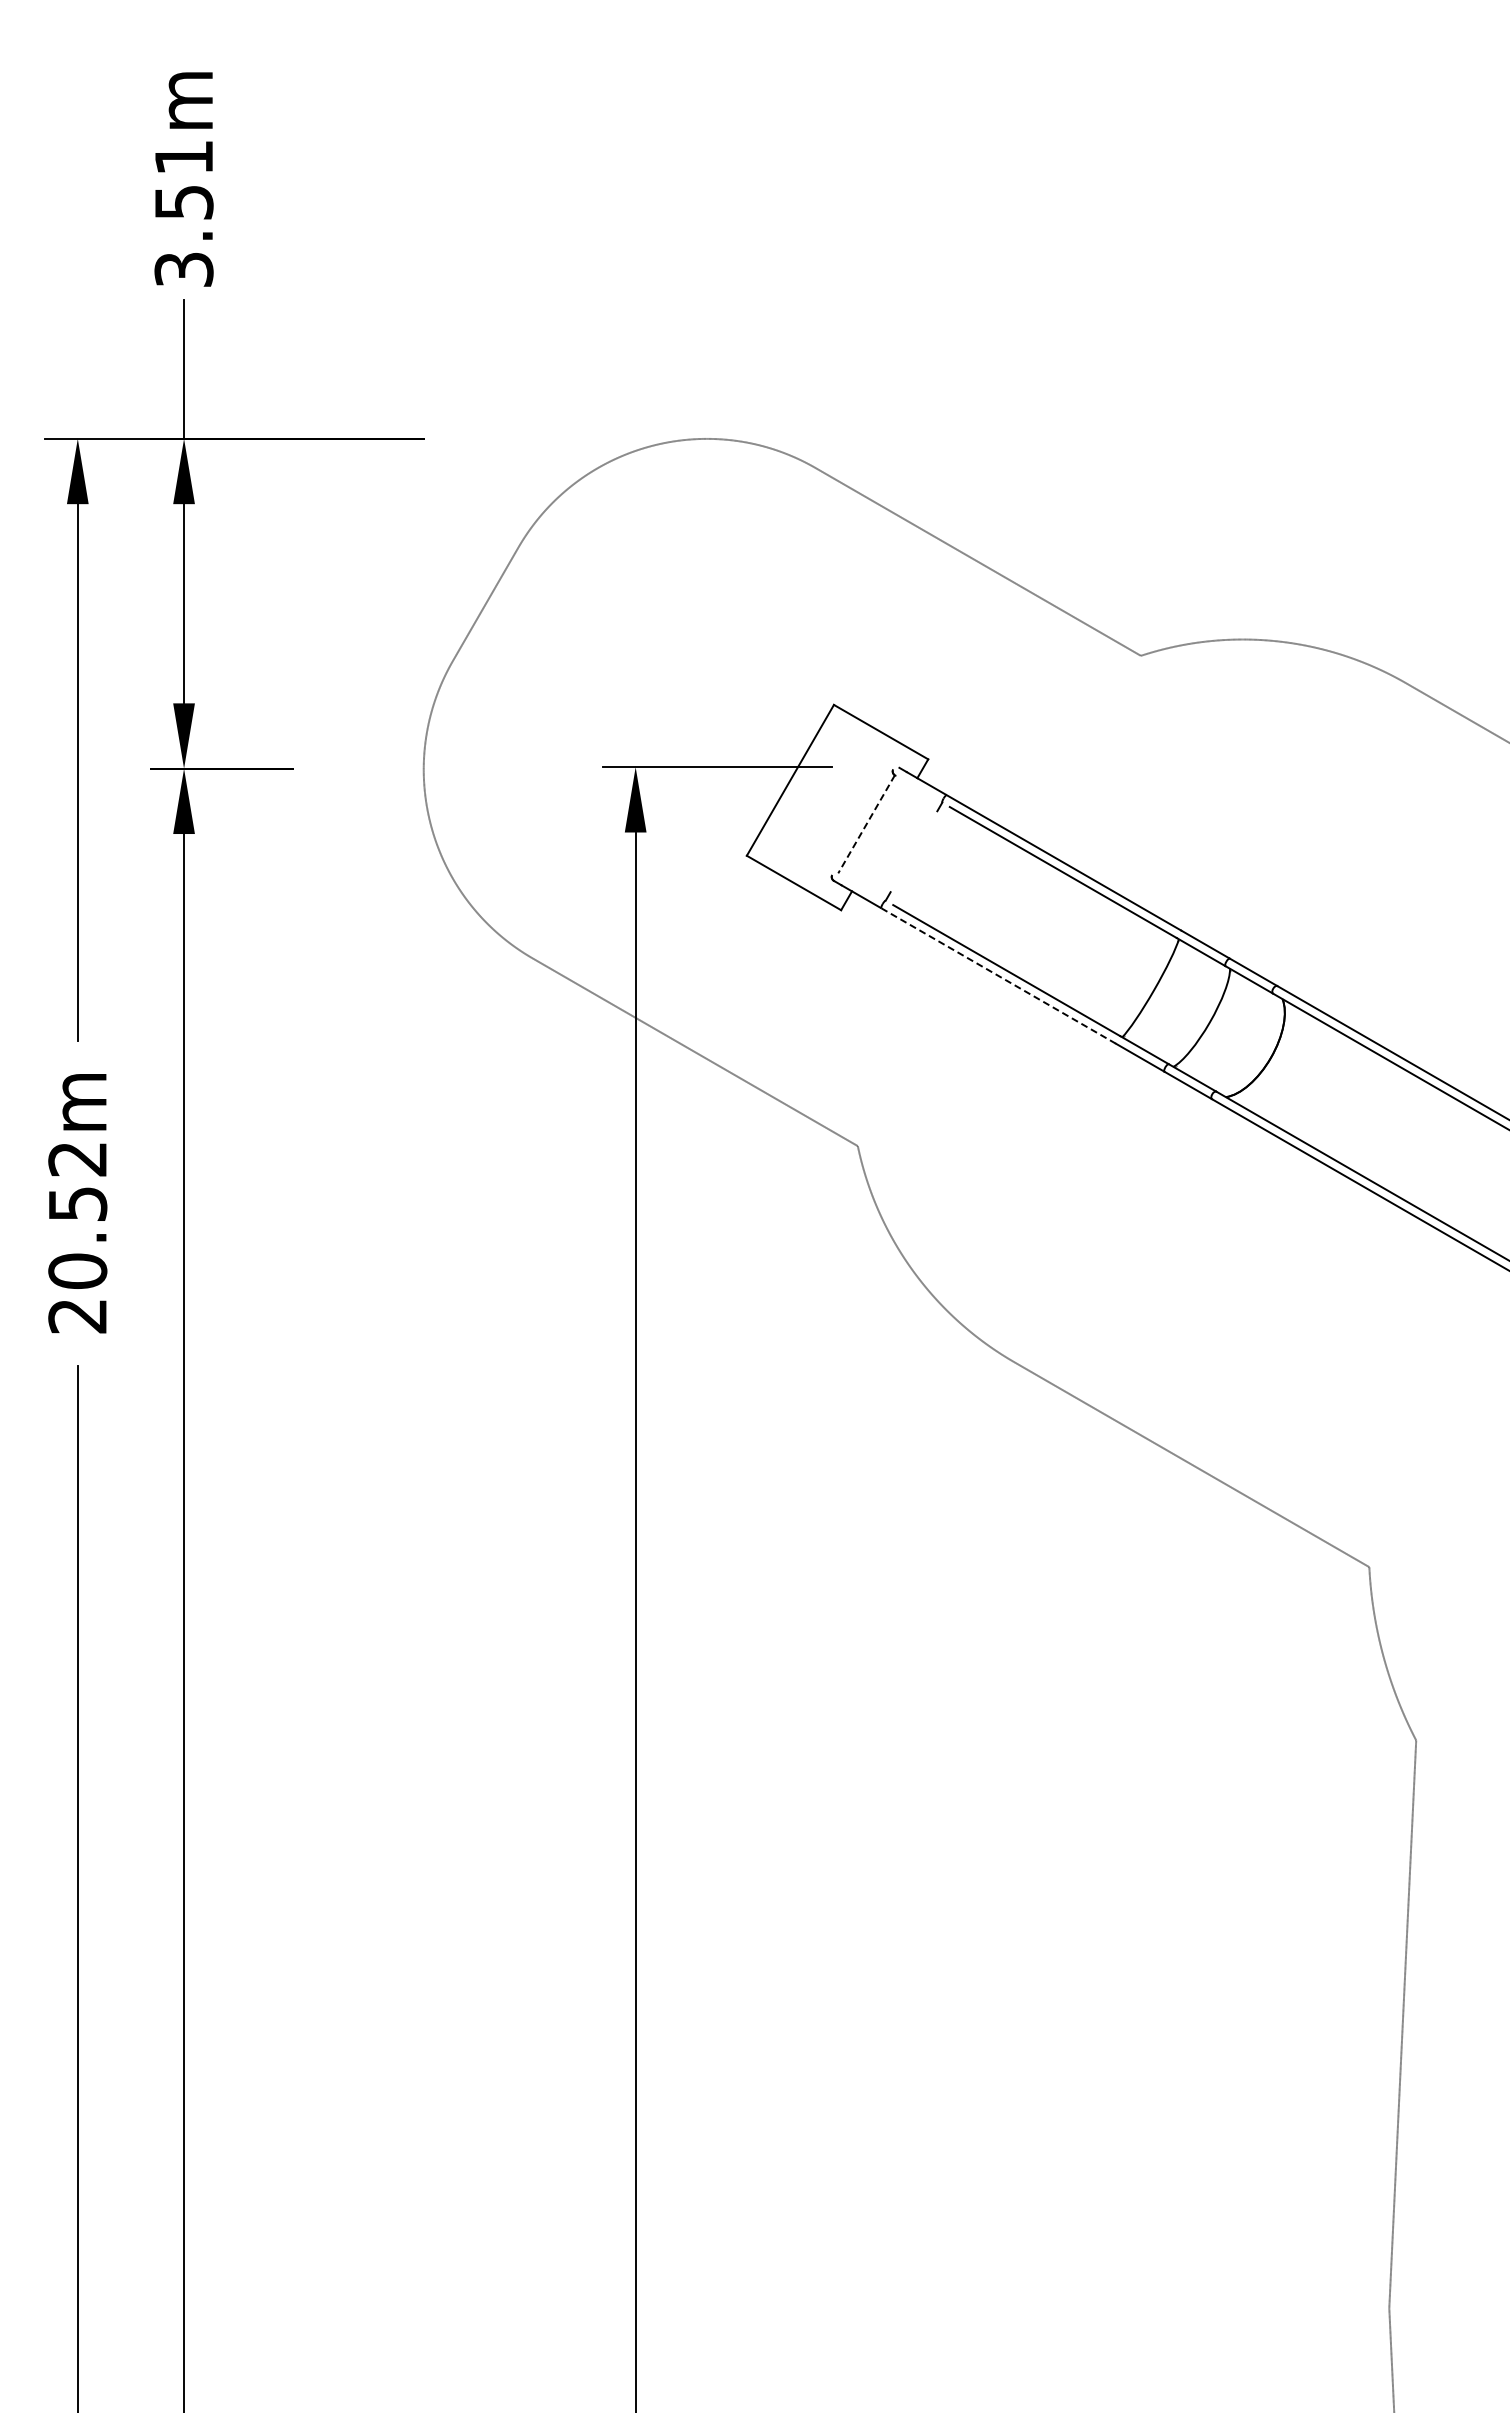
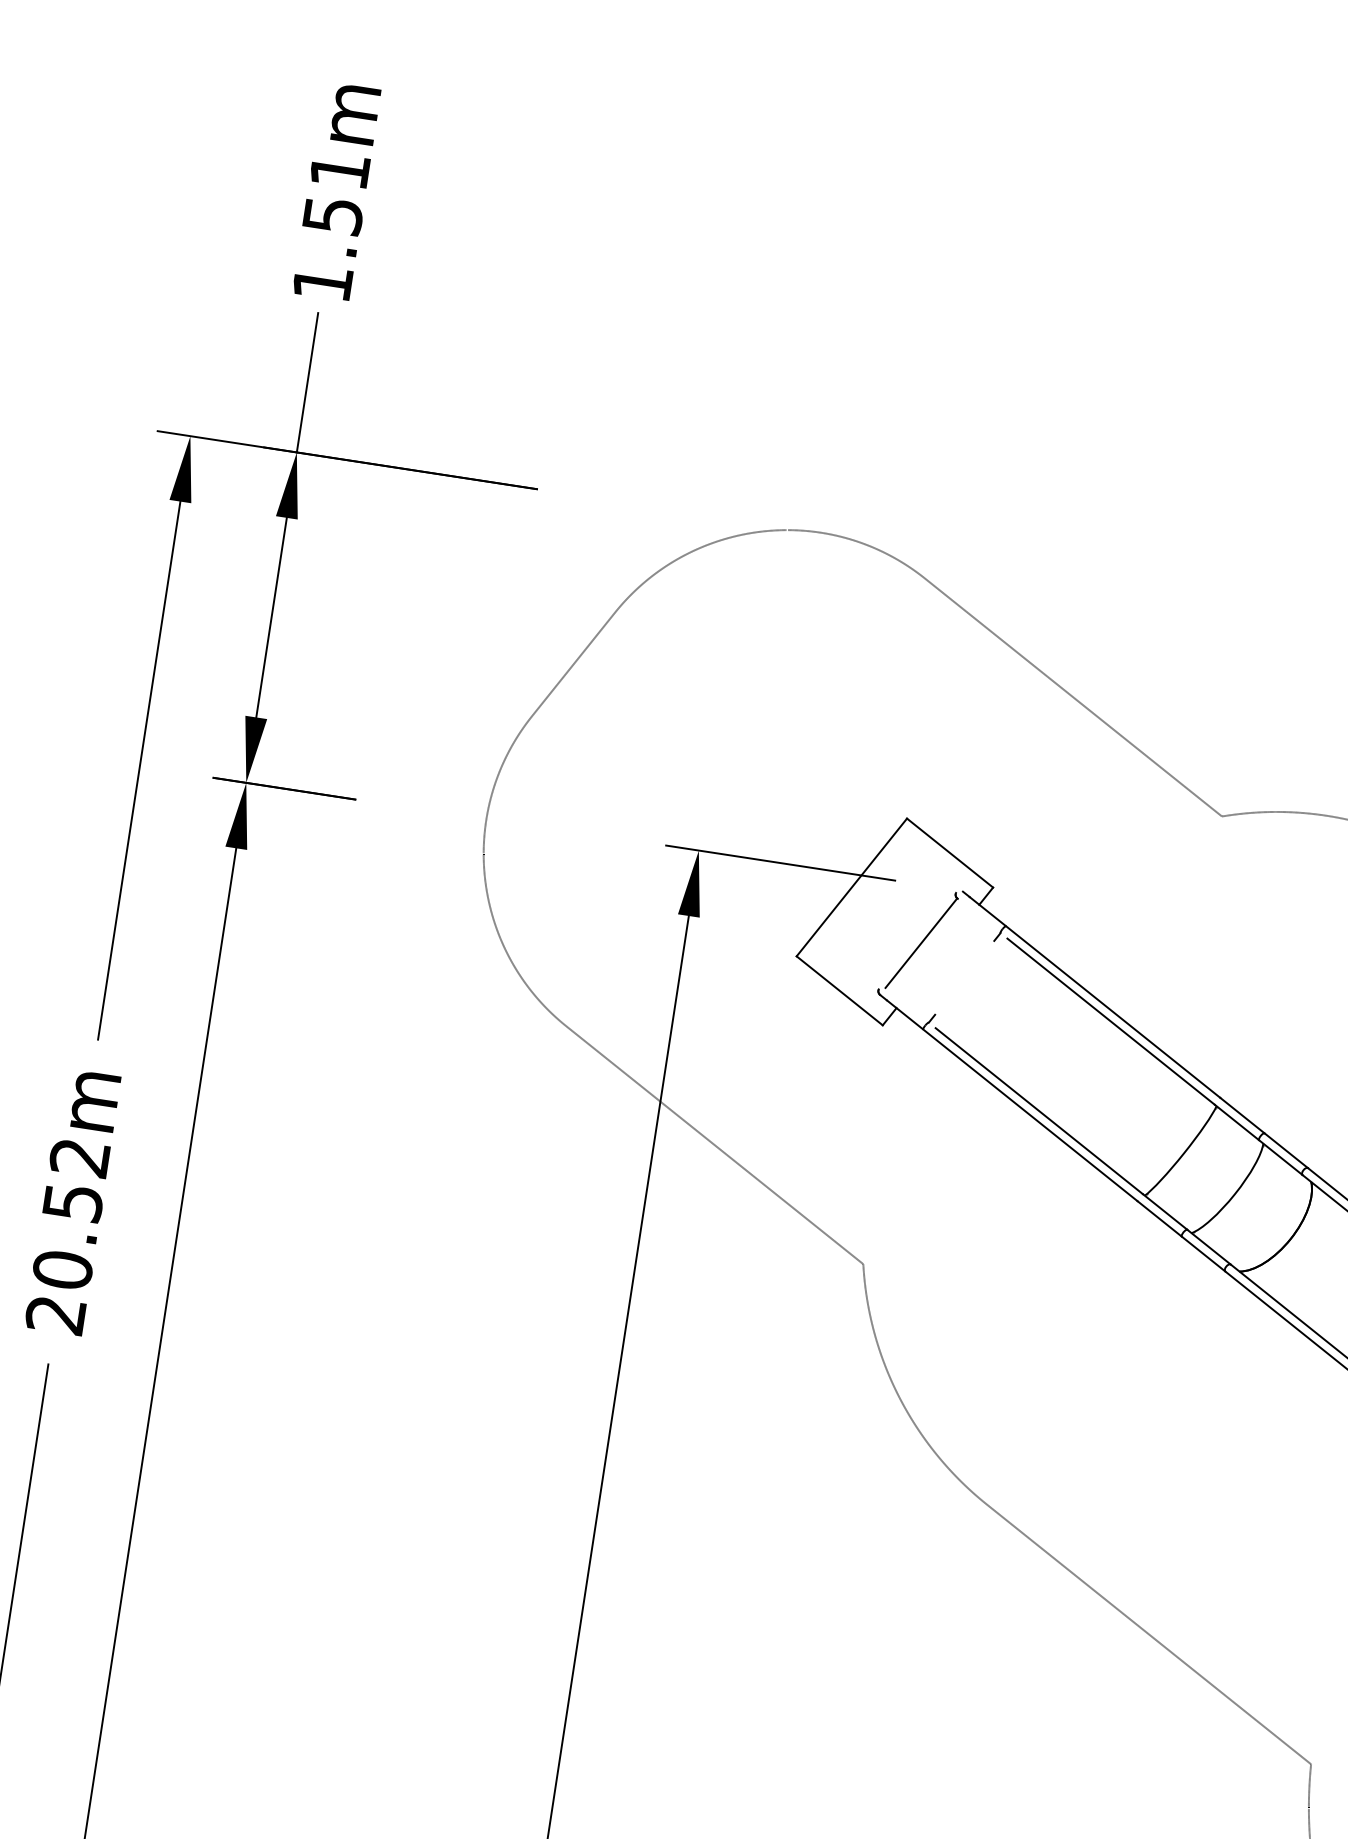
text: (183, 269) -> (322, 282), 3.51m -> 1.51m
line: (866, 824) -> (921, 943), dashed -> solid
line: (999, 976) -> (1031, 1115), dashed -> solid

